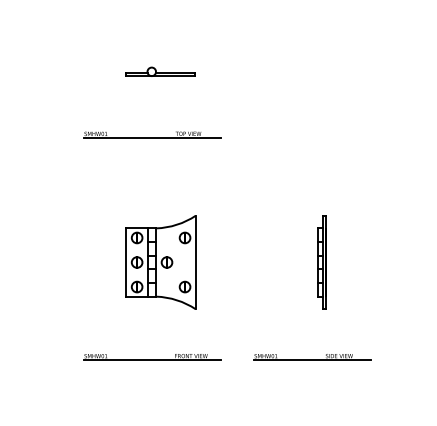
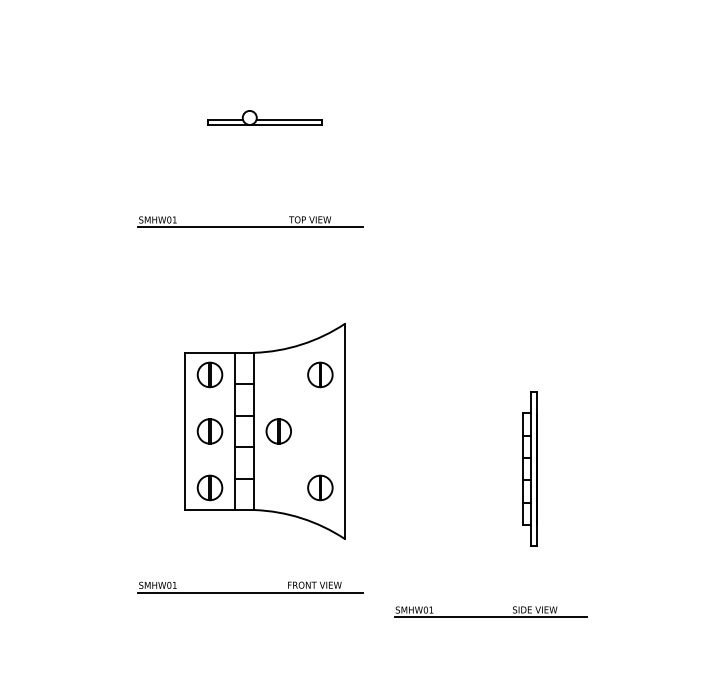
part: (160, 262) -> (264, 431), size x1.4
part: (321, 262) -> (528, 469), moved
part: (312, 357) -> (491, 612), moved

